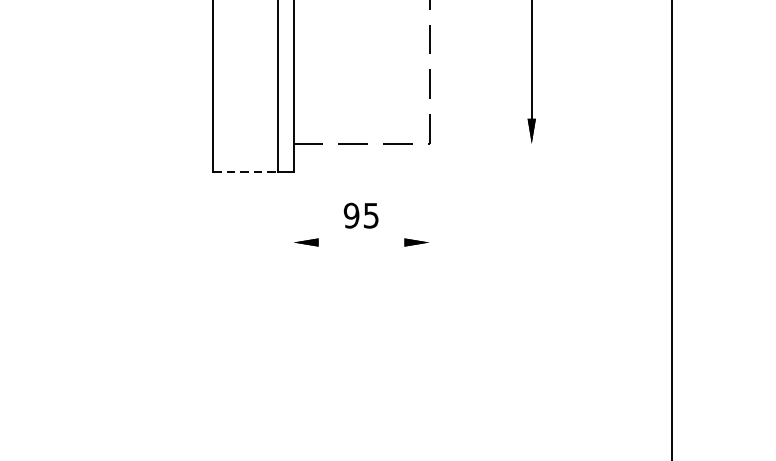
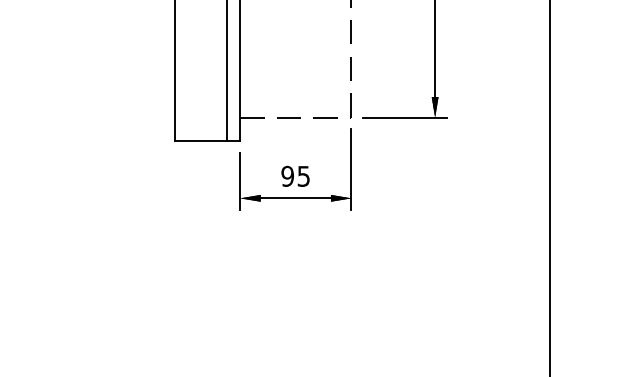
line: (494, 143) -> (404, 117), added
line: (246, 173) -> (201, 141), dashed -> solid
line: (429, 207) -> (351, 169), added
line: (293, 221) -> (240, 181), added
line: (361, 242) -> (295, 198), added

